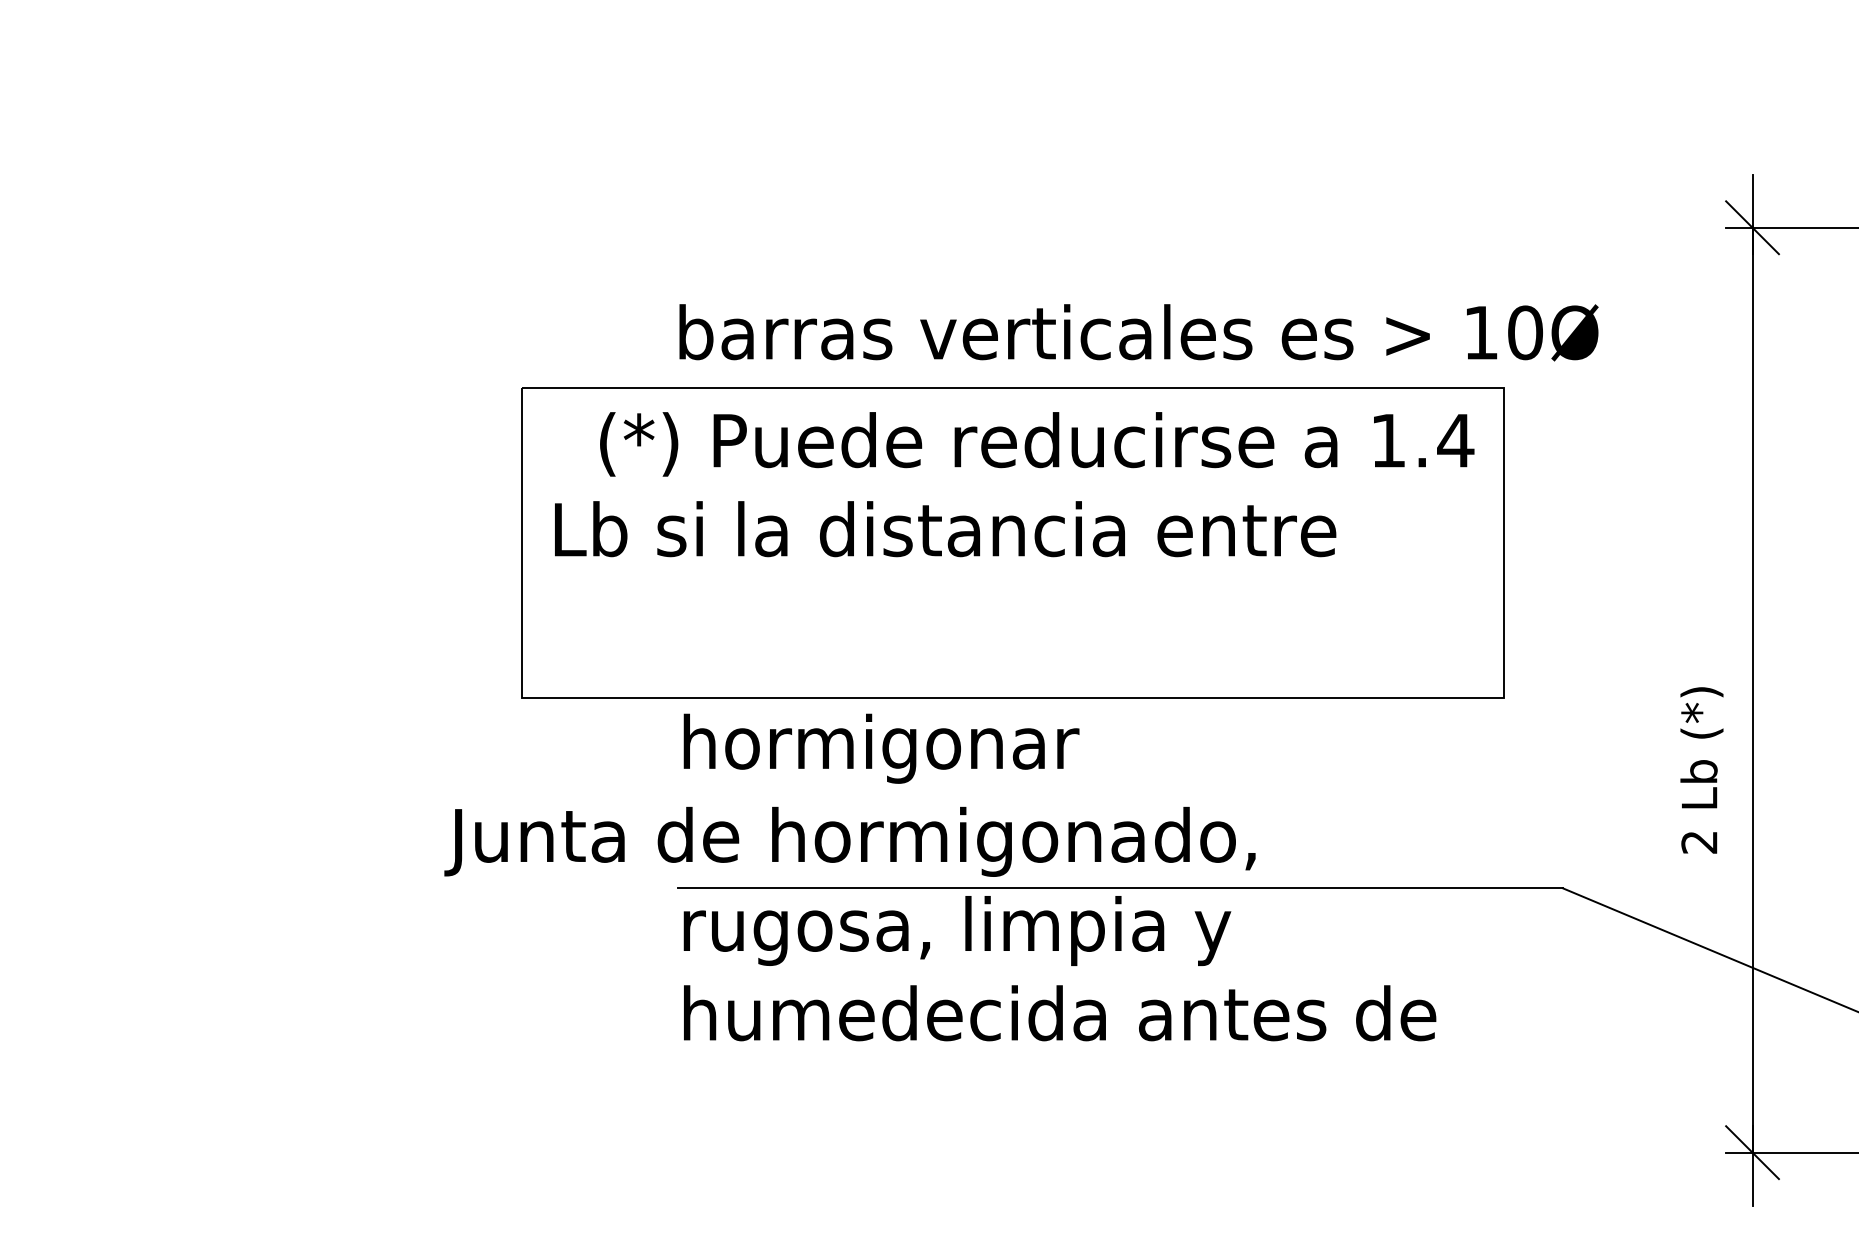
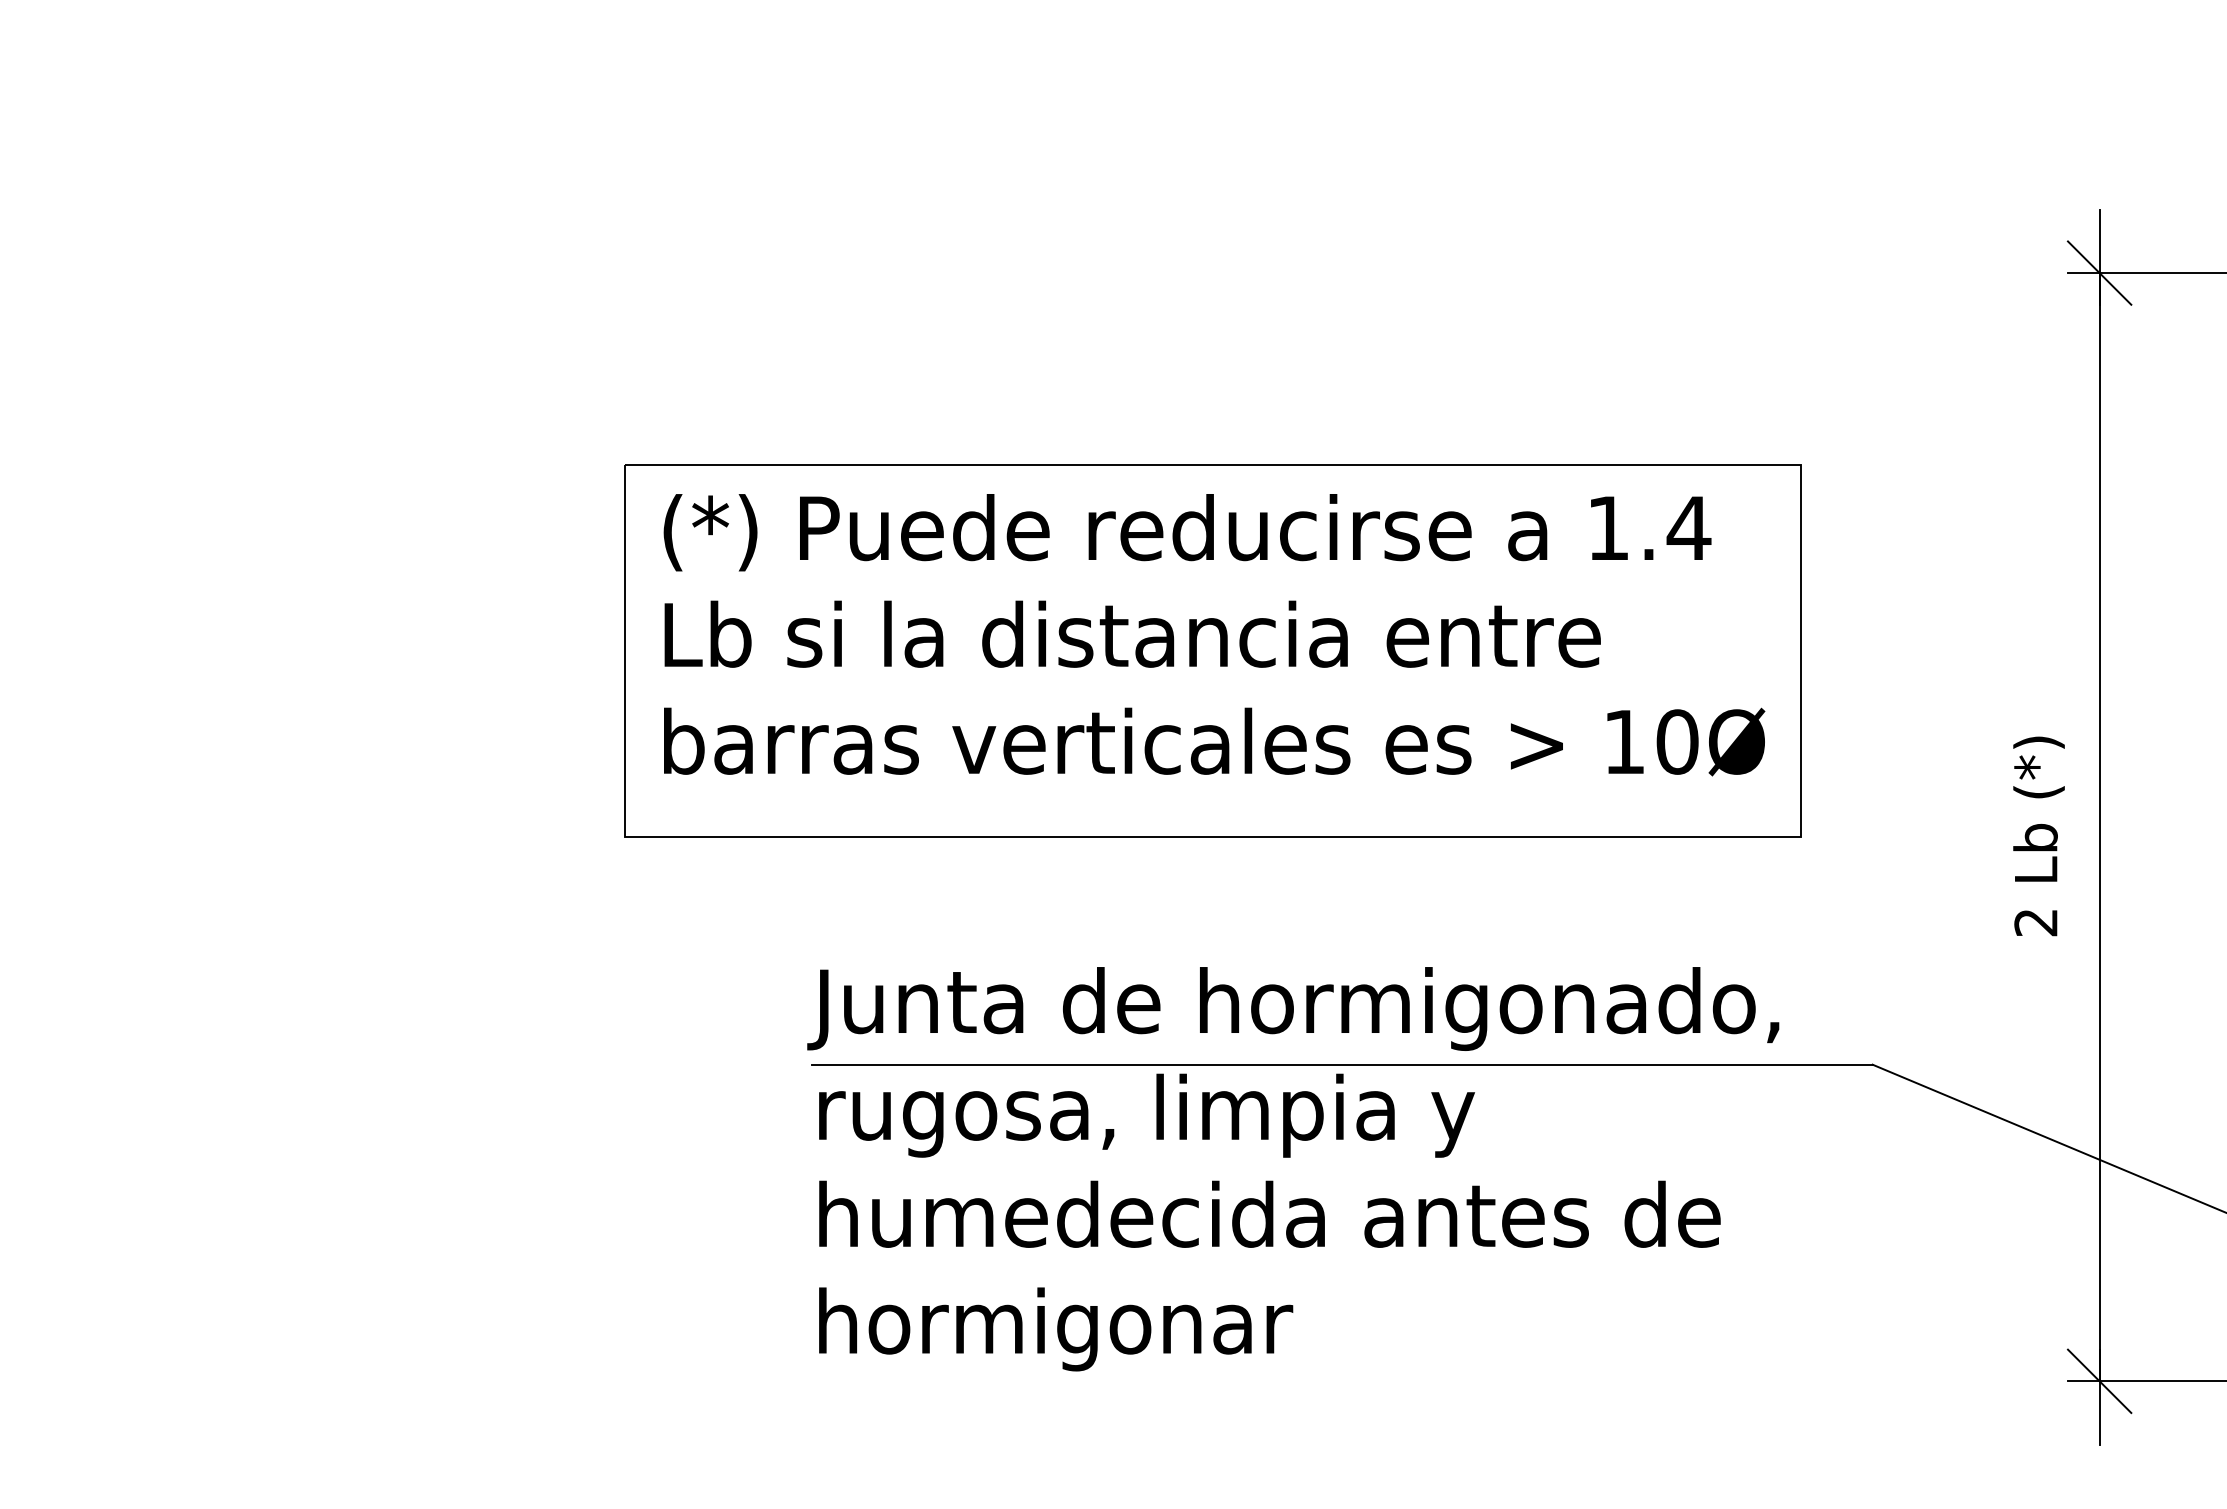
text: (1138, 332) -> (1214, 741), moved
text: (1037, 444) -> (1187, 532), moved
text: (881, 748) -> (1056, 1329), moved
text: (1701, 770) -> (2038, 836), moved
text: (850, 841) -> (1293, 1008), moved

